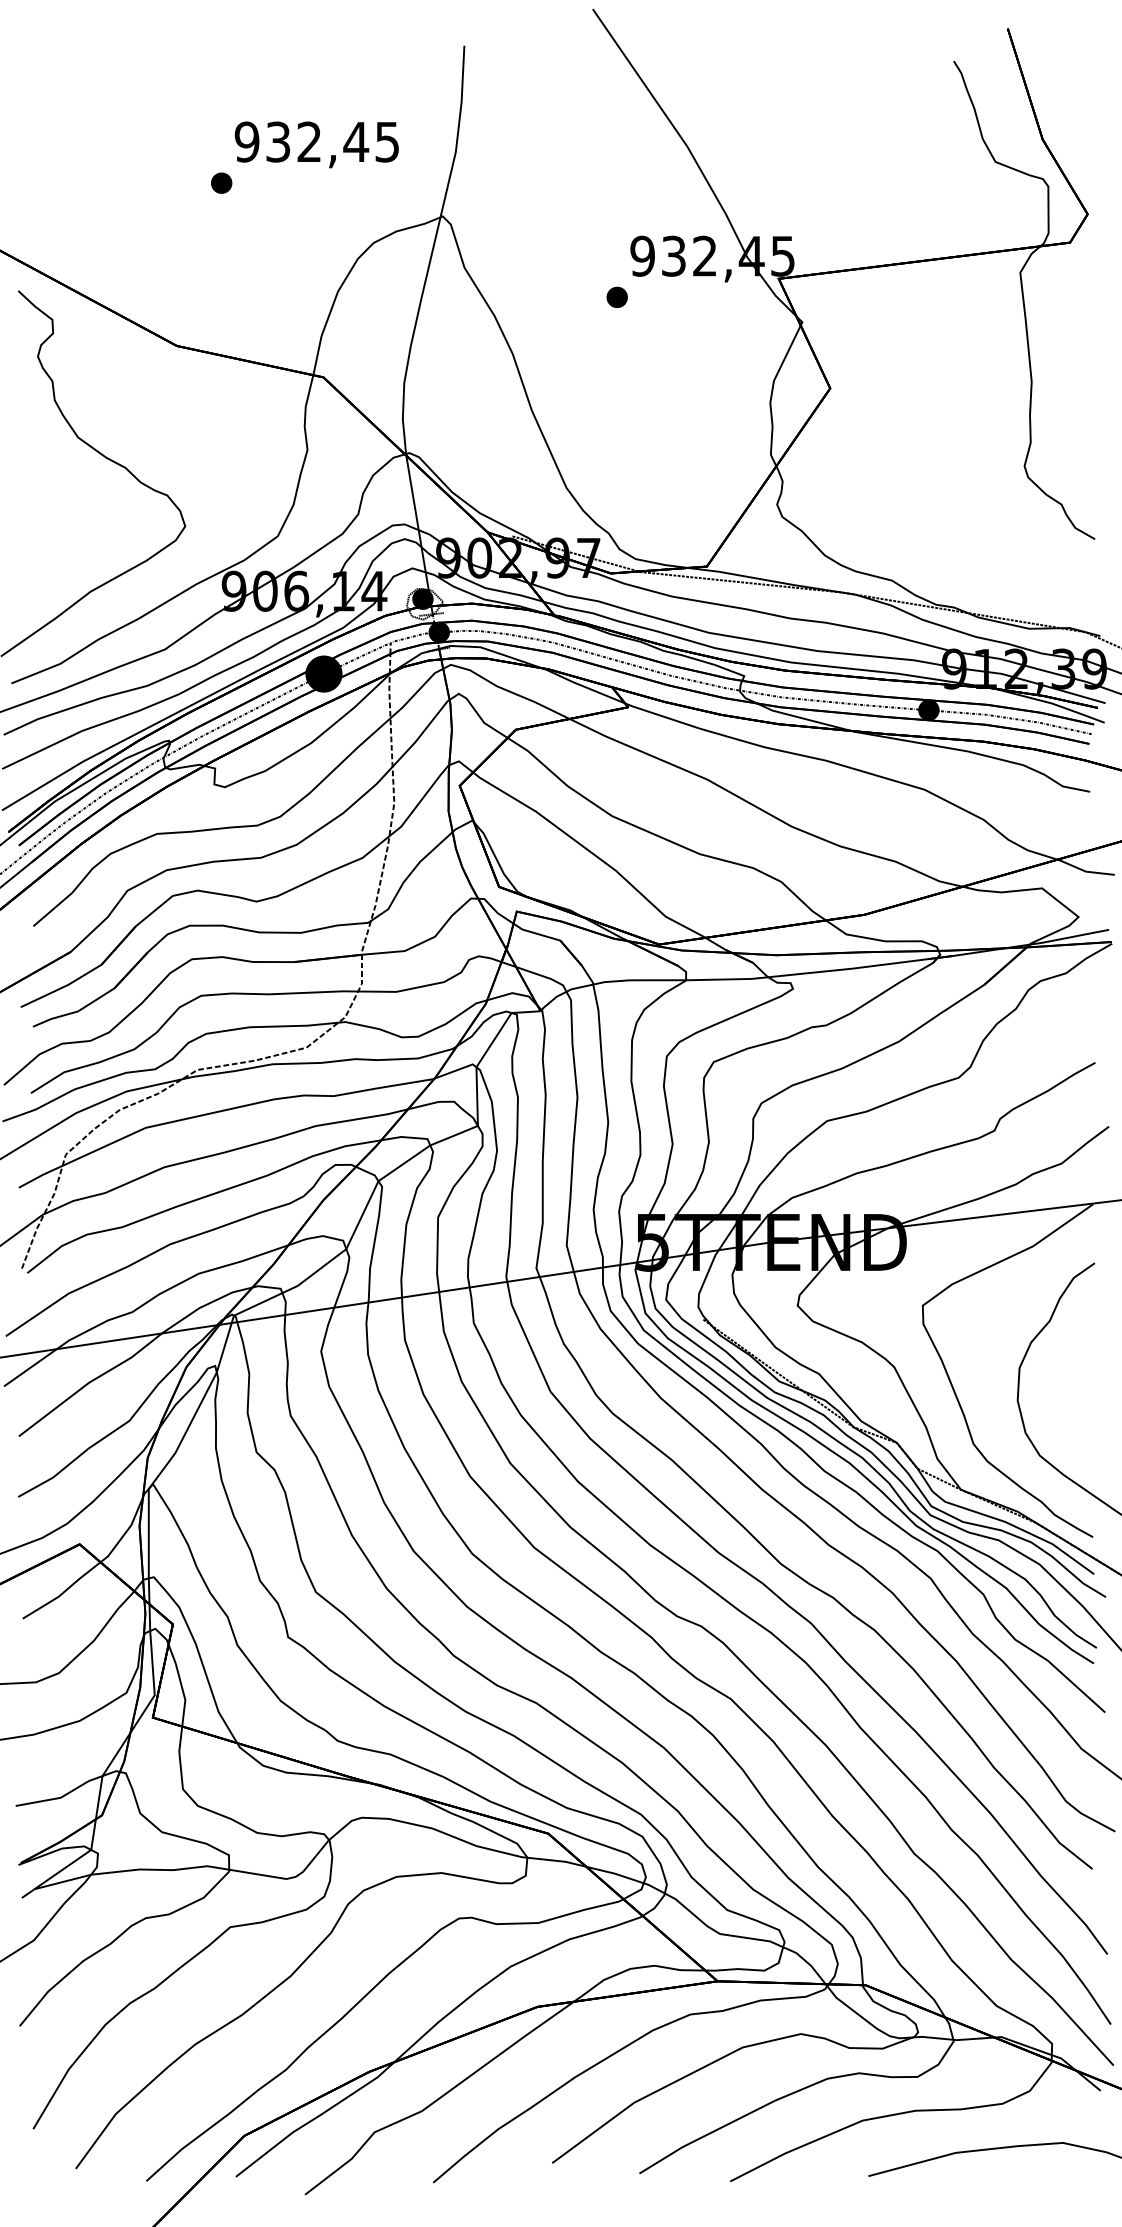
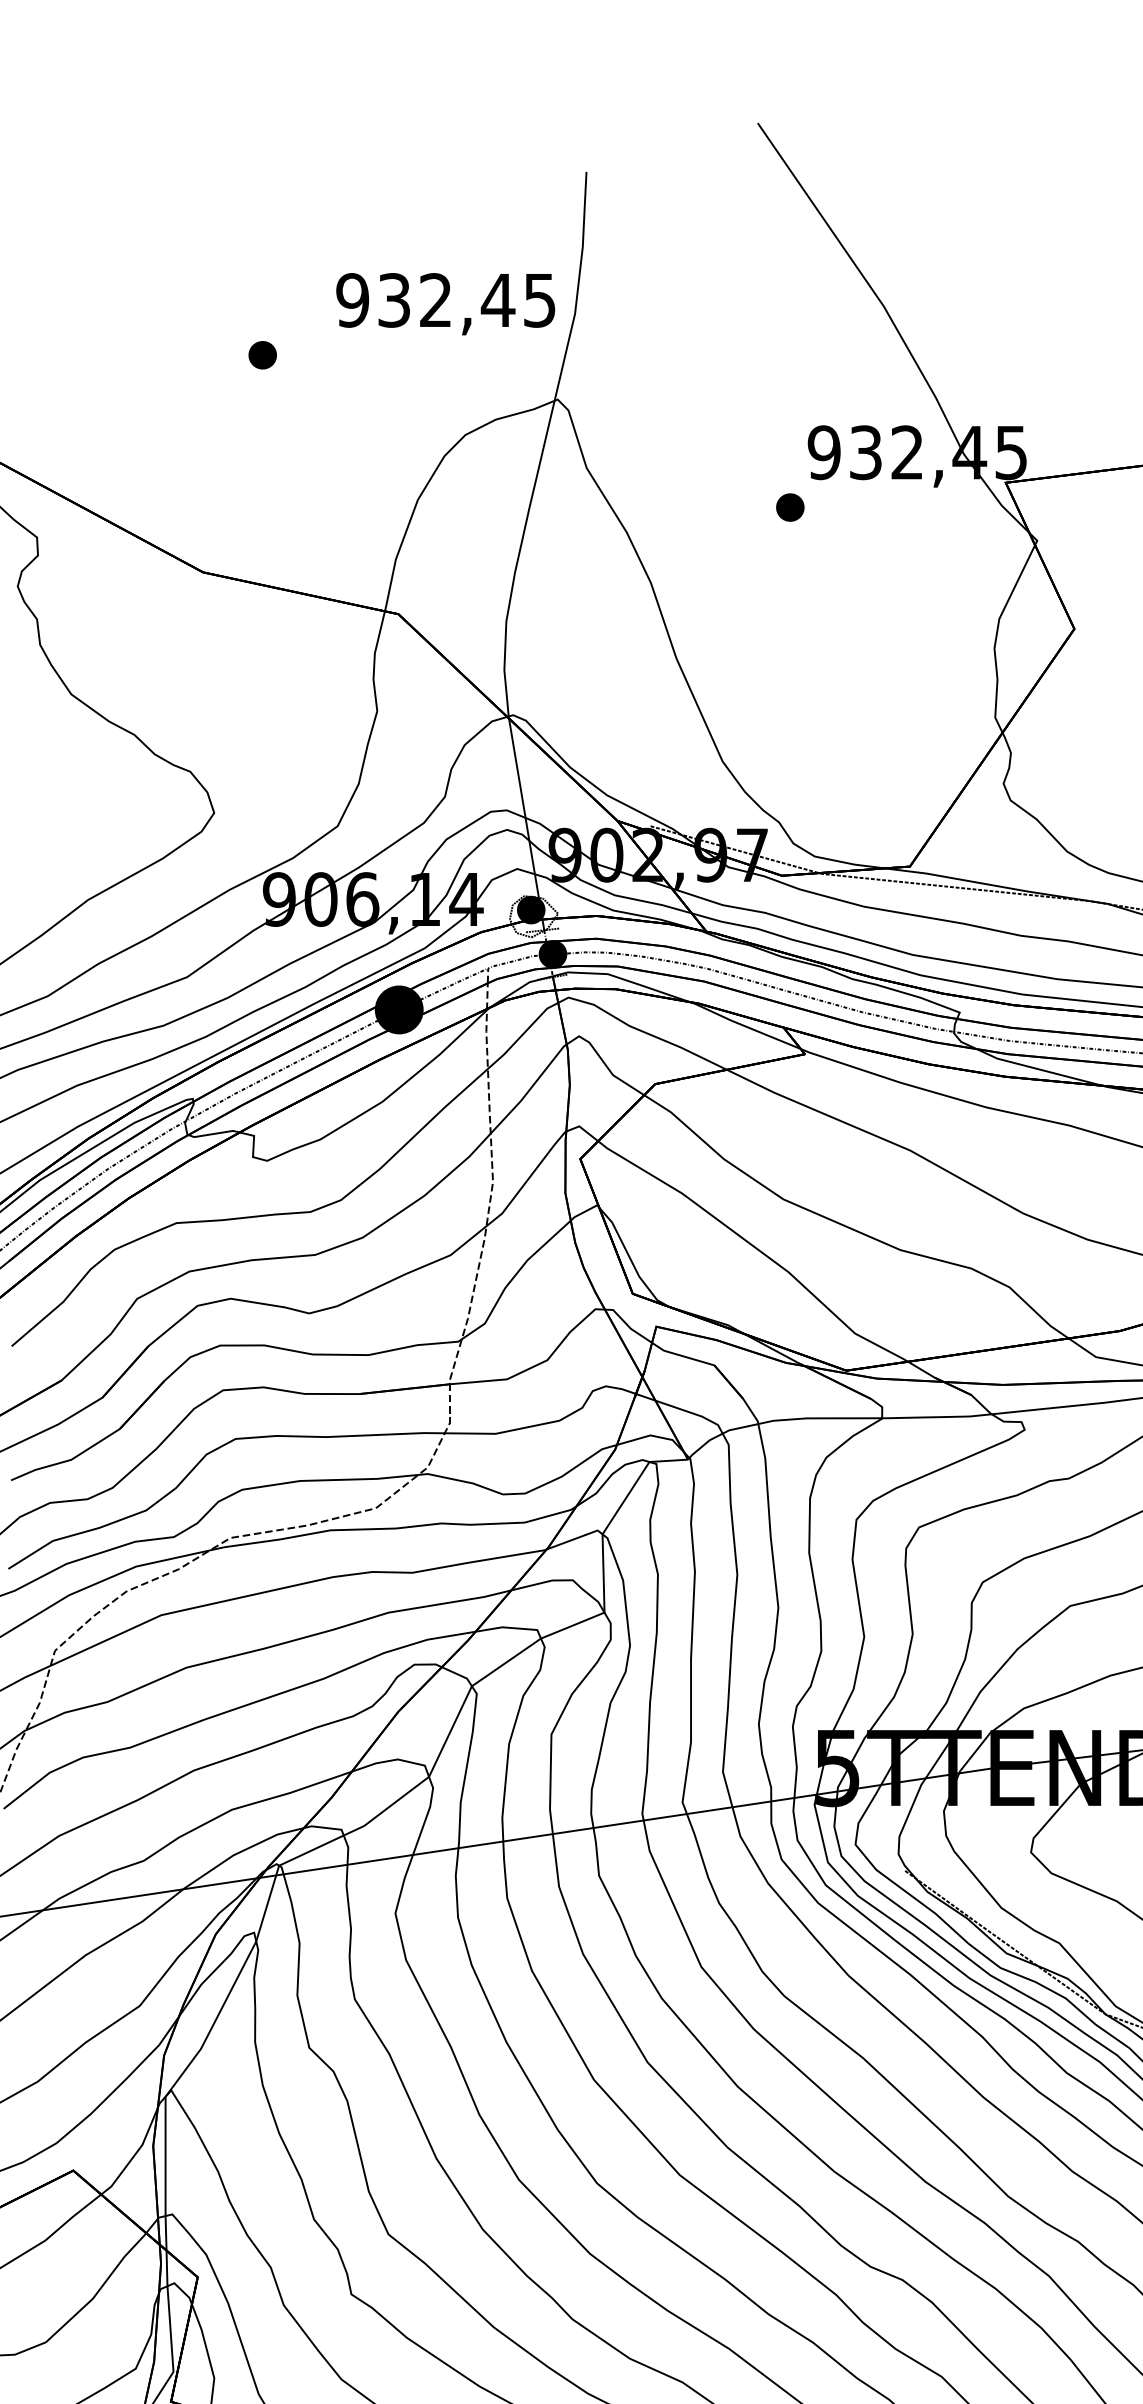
text: (316, 144) -> (445, 303), moved

